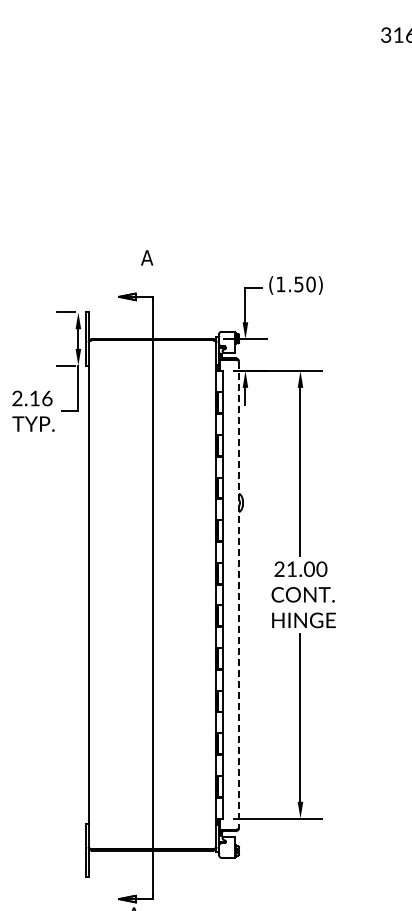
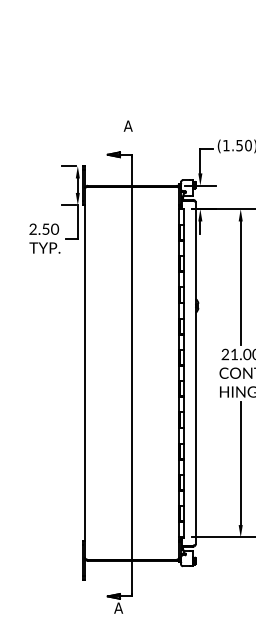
text: (41, 398) -> (50, 229), 2.16 -> 2.50
line: (239, 595) -> (195, 373), dashed -> solid

